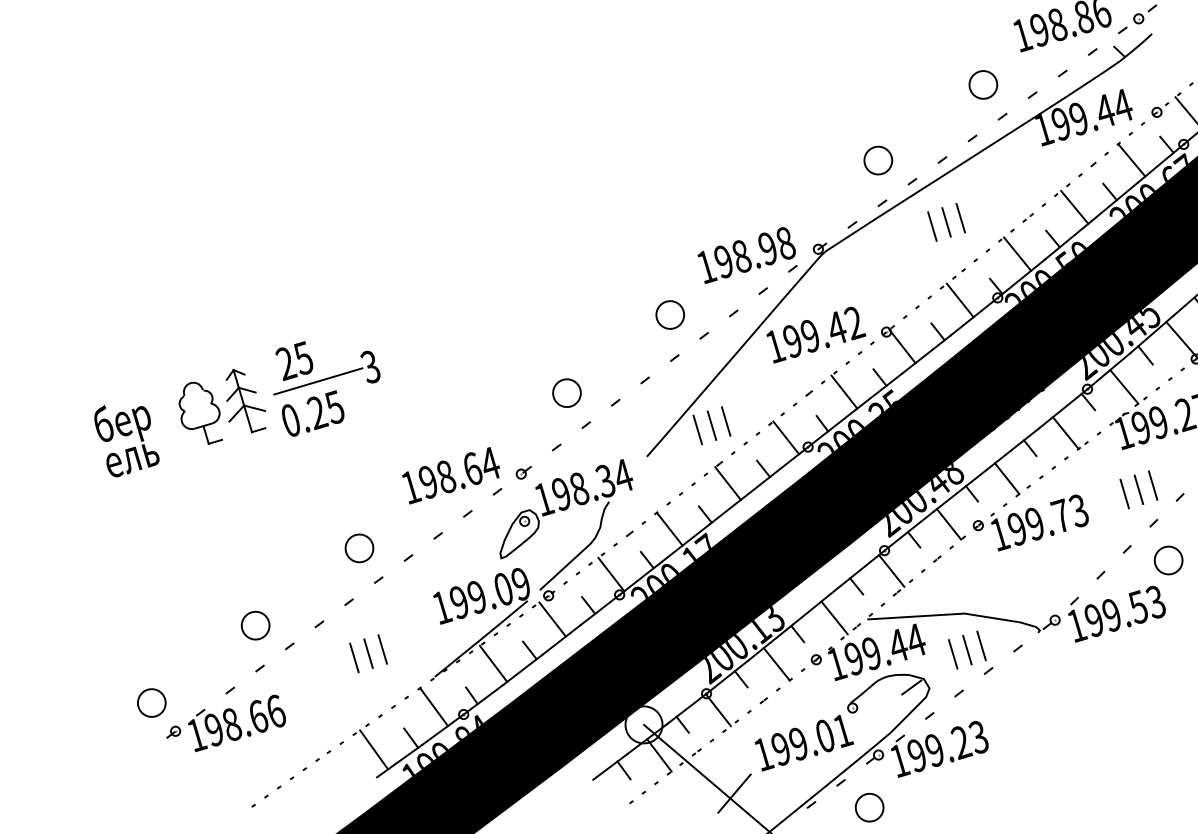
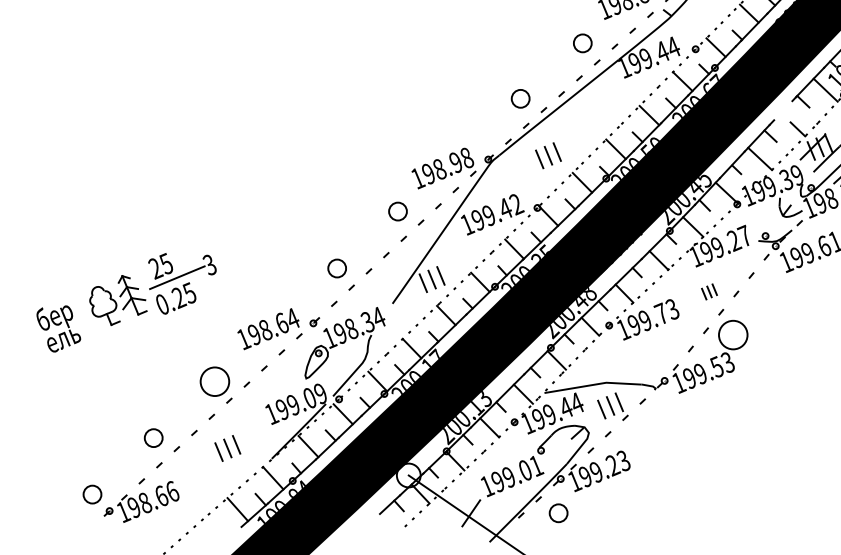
part: (946, 221) -> (548, 155), moved
part: (1138, 489) -> (709, 291), size x0.6
circle: (358, 547) -> (214, 381), size x1.6
circle: (1168, 561) -> (733, 335), size x1.6

